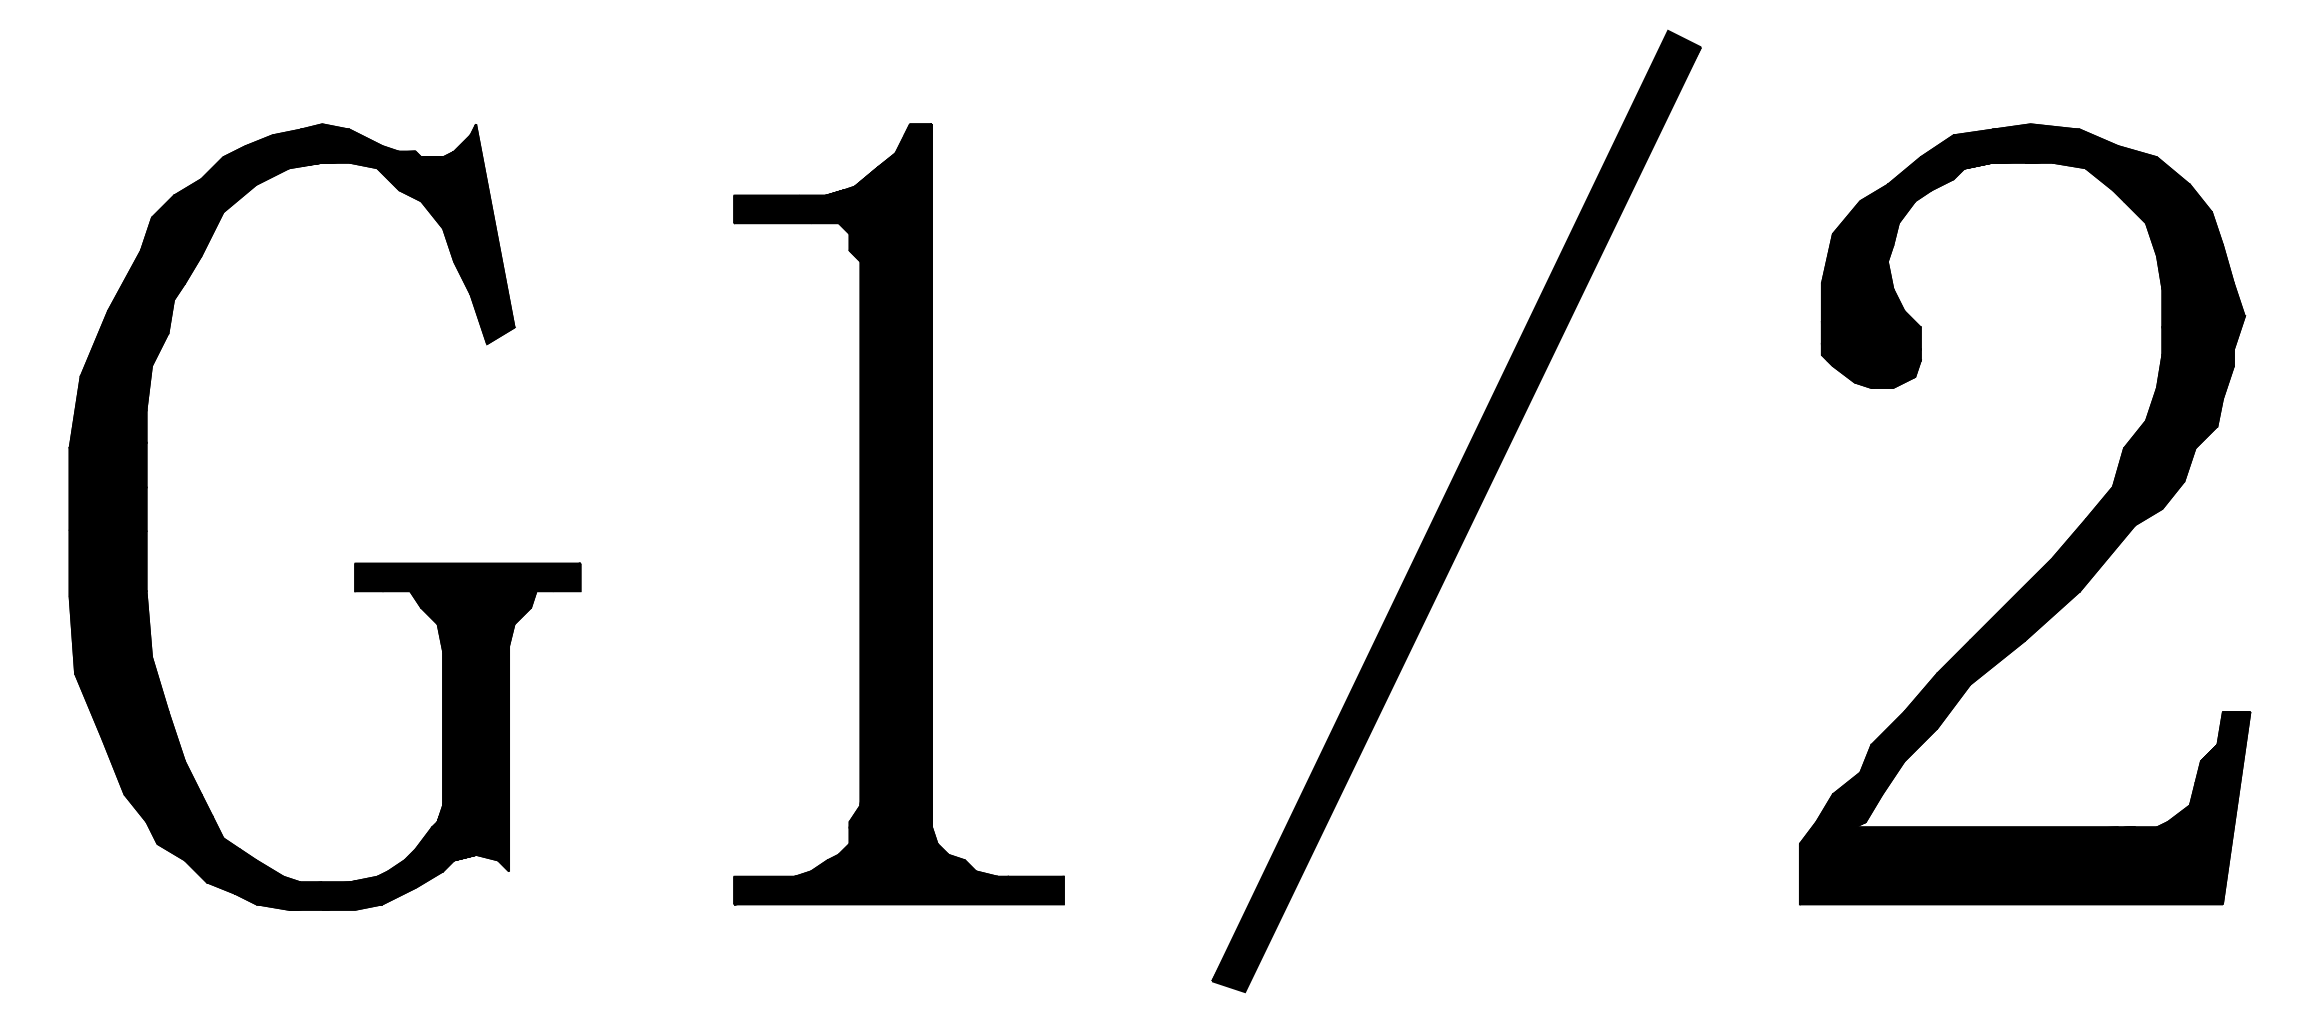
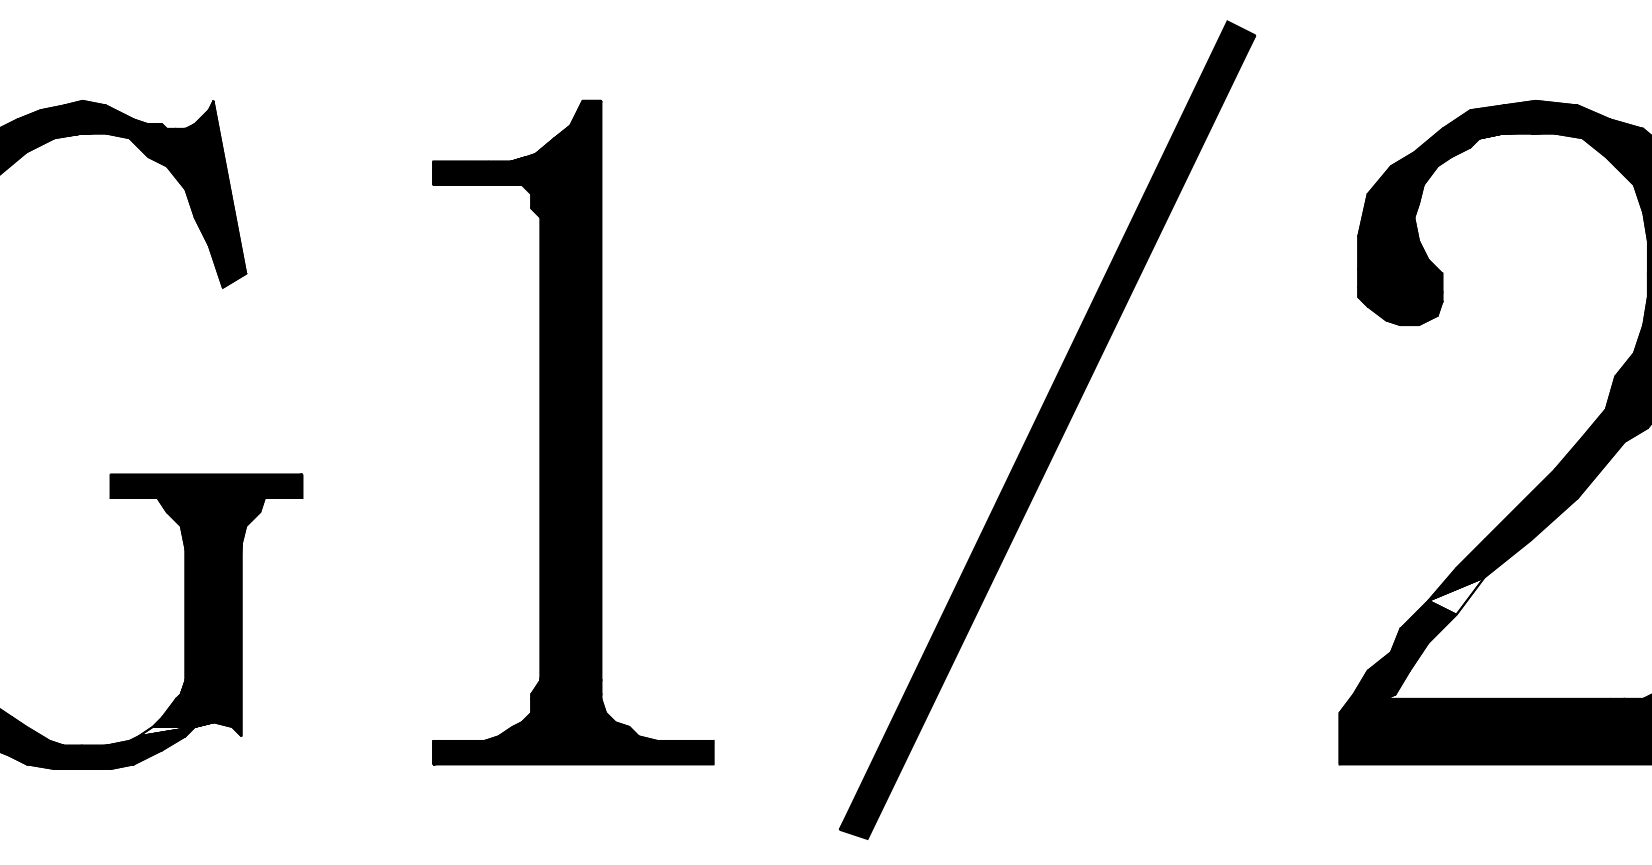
fill: (1937, 706) -> (1456, 596), removed
fill: (421, 865) -> (167, 731), removed

